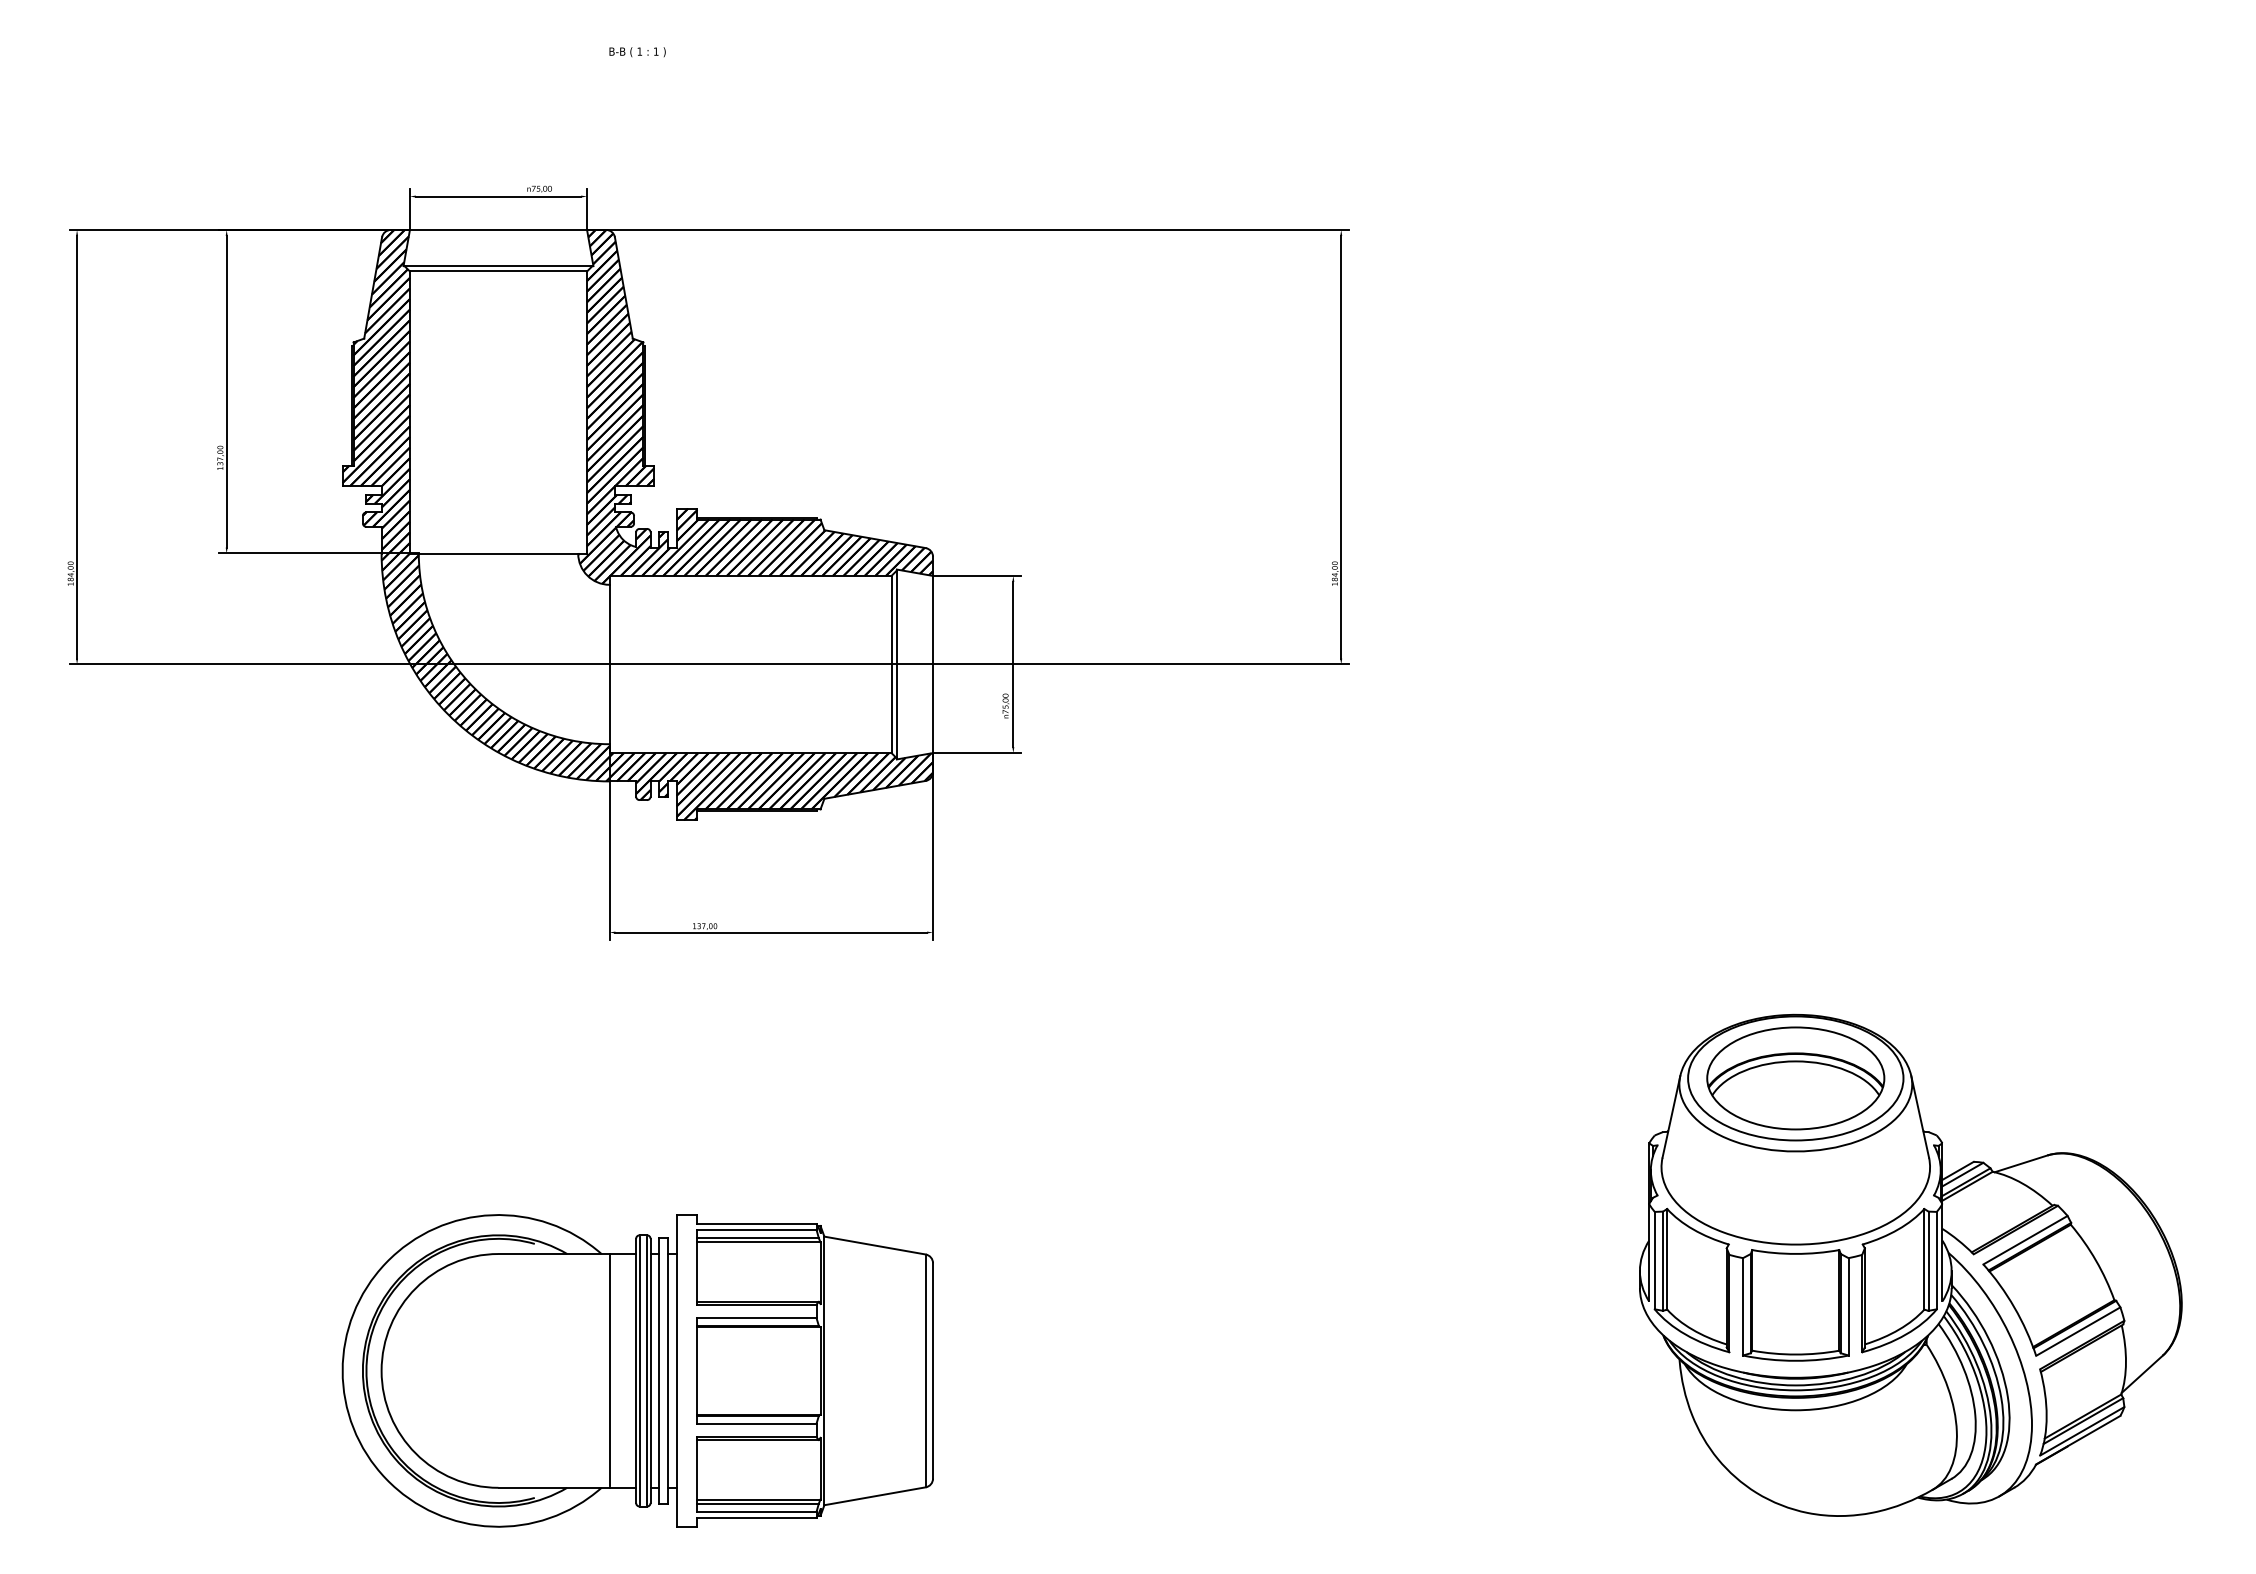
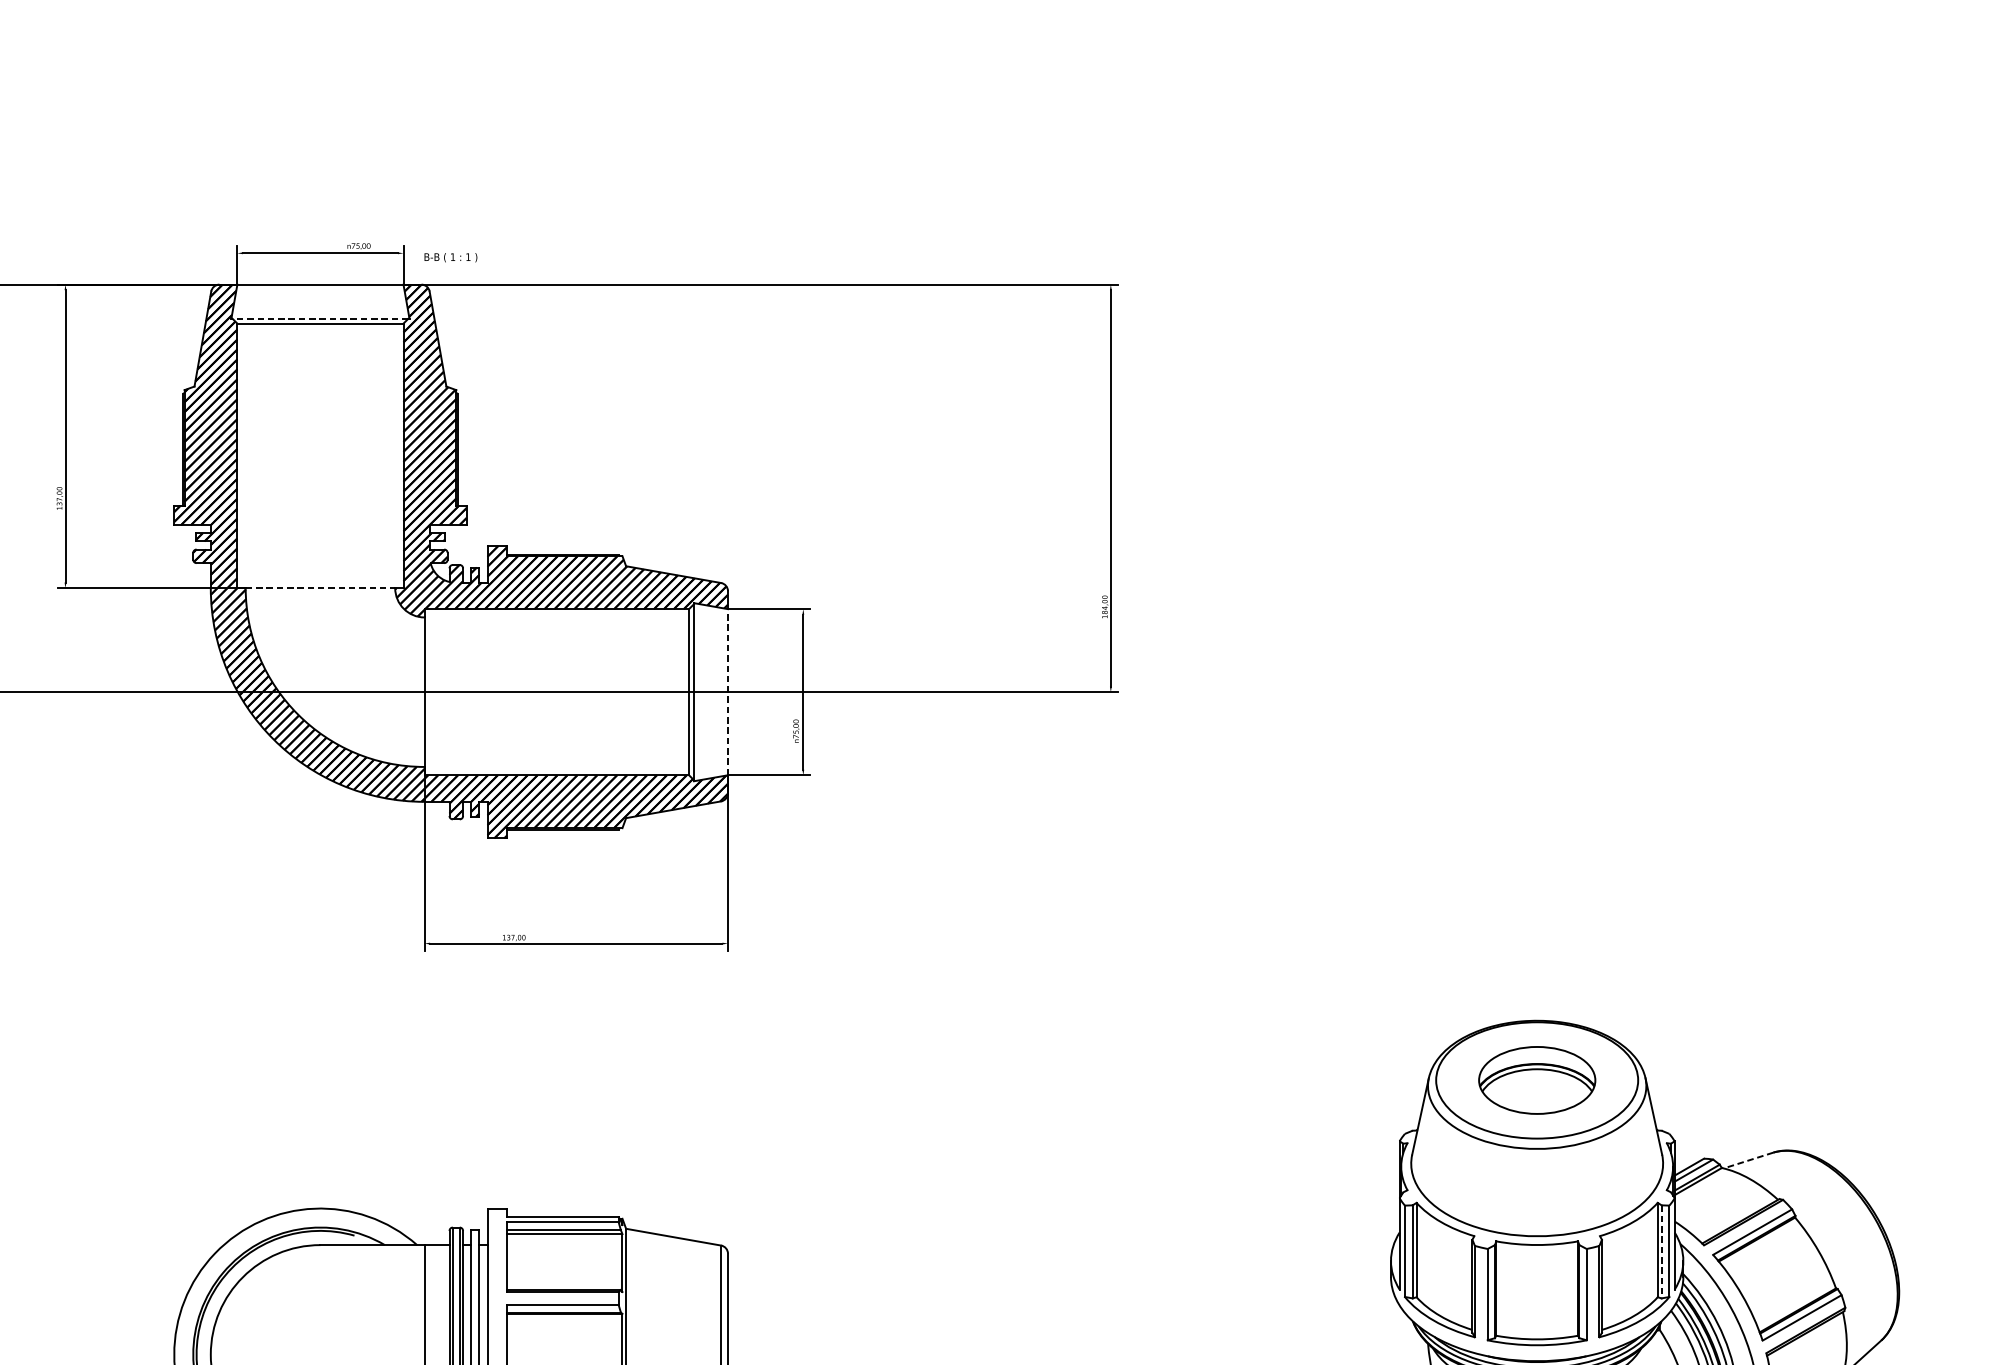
text: (637, 52) -> (450, 257), moved
line: (498, 266) -> (320, 318), solid -> dashed
line: (498, 553) -> (320, 588), solid -> dashed
line: (933, 664) -> (728, 692), solid -> dashed
part: (1795, 1078) -> (1536, 1080), size x0.7
line: (2021, 1163) -> (1748, 1160), solid -> dashed
line: (1928, 1261) -> (1661, 1252), solid -> dashed

